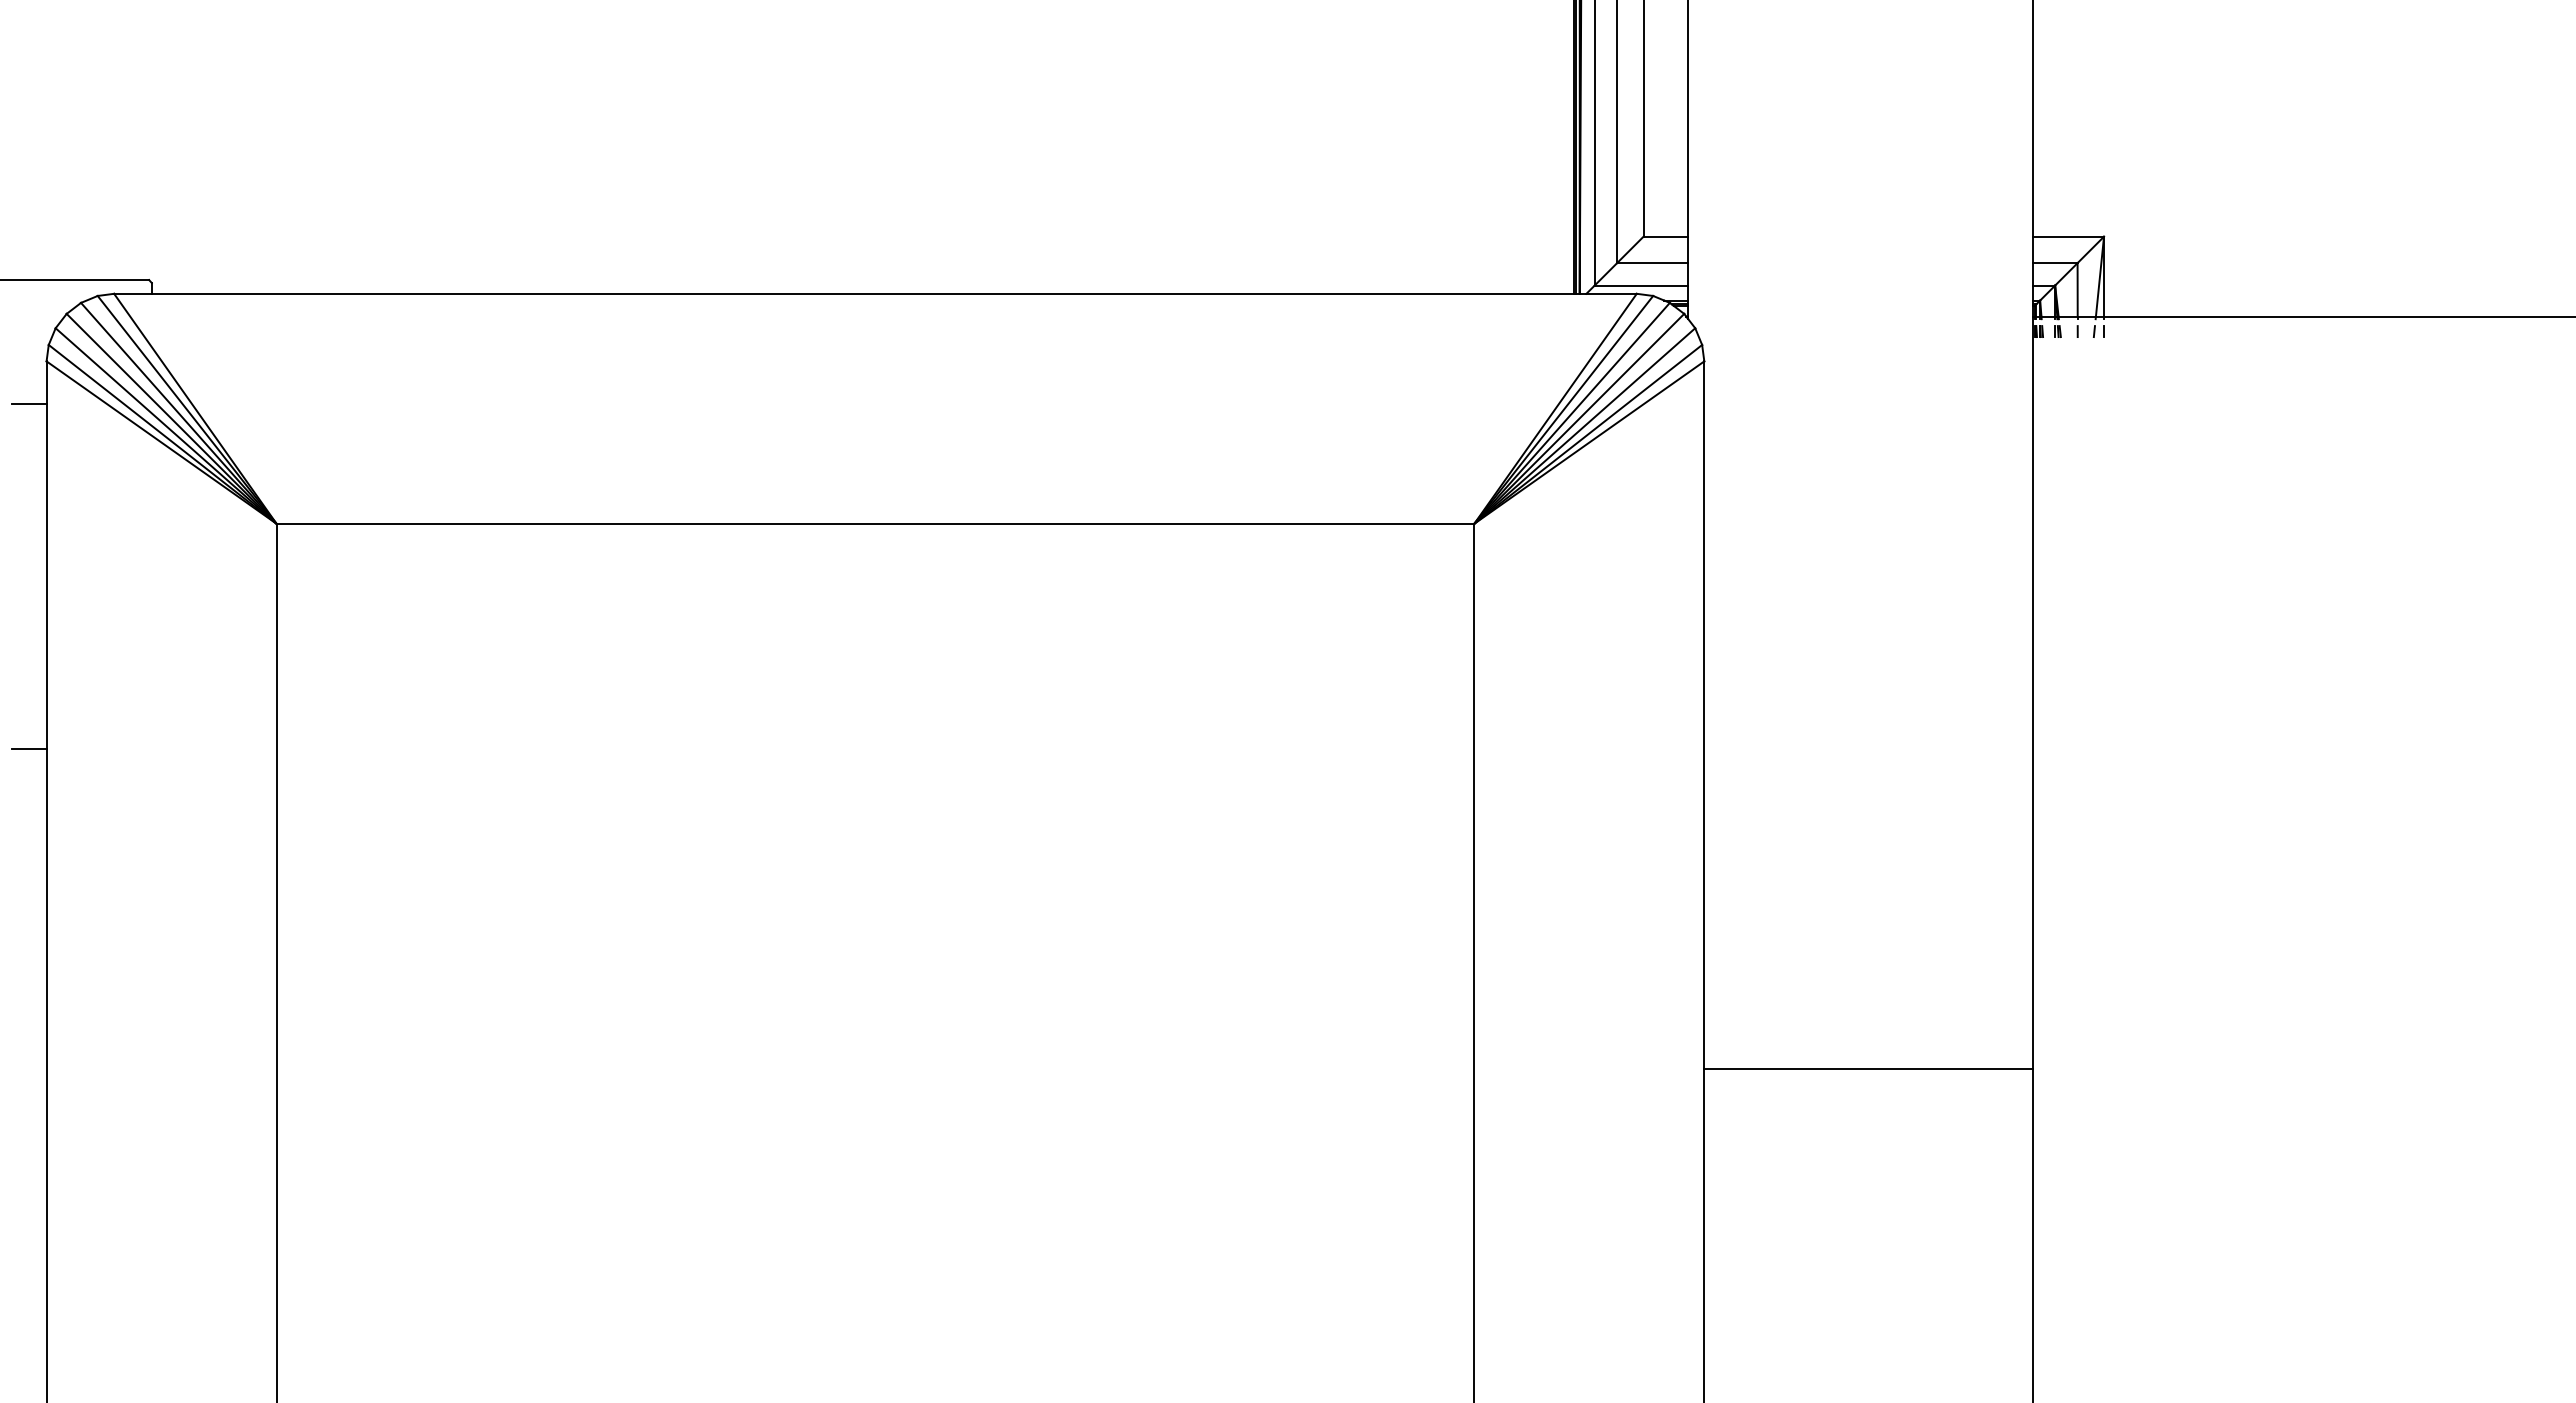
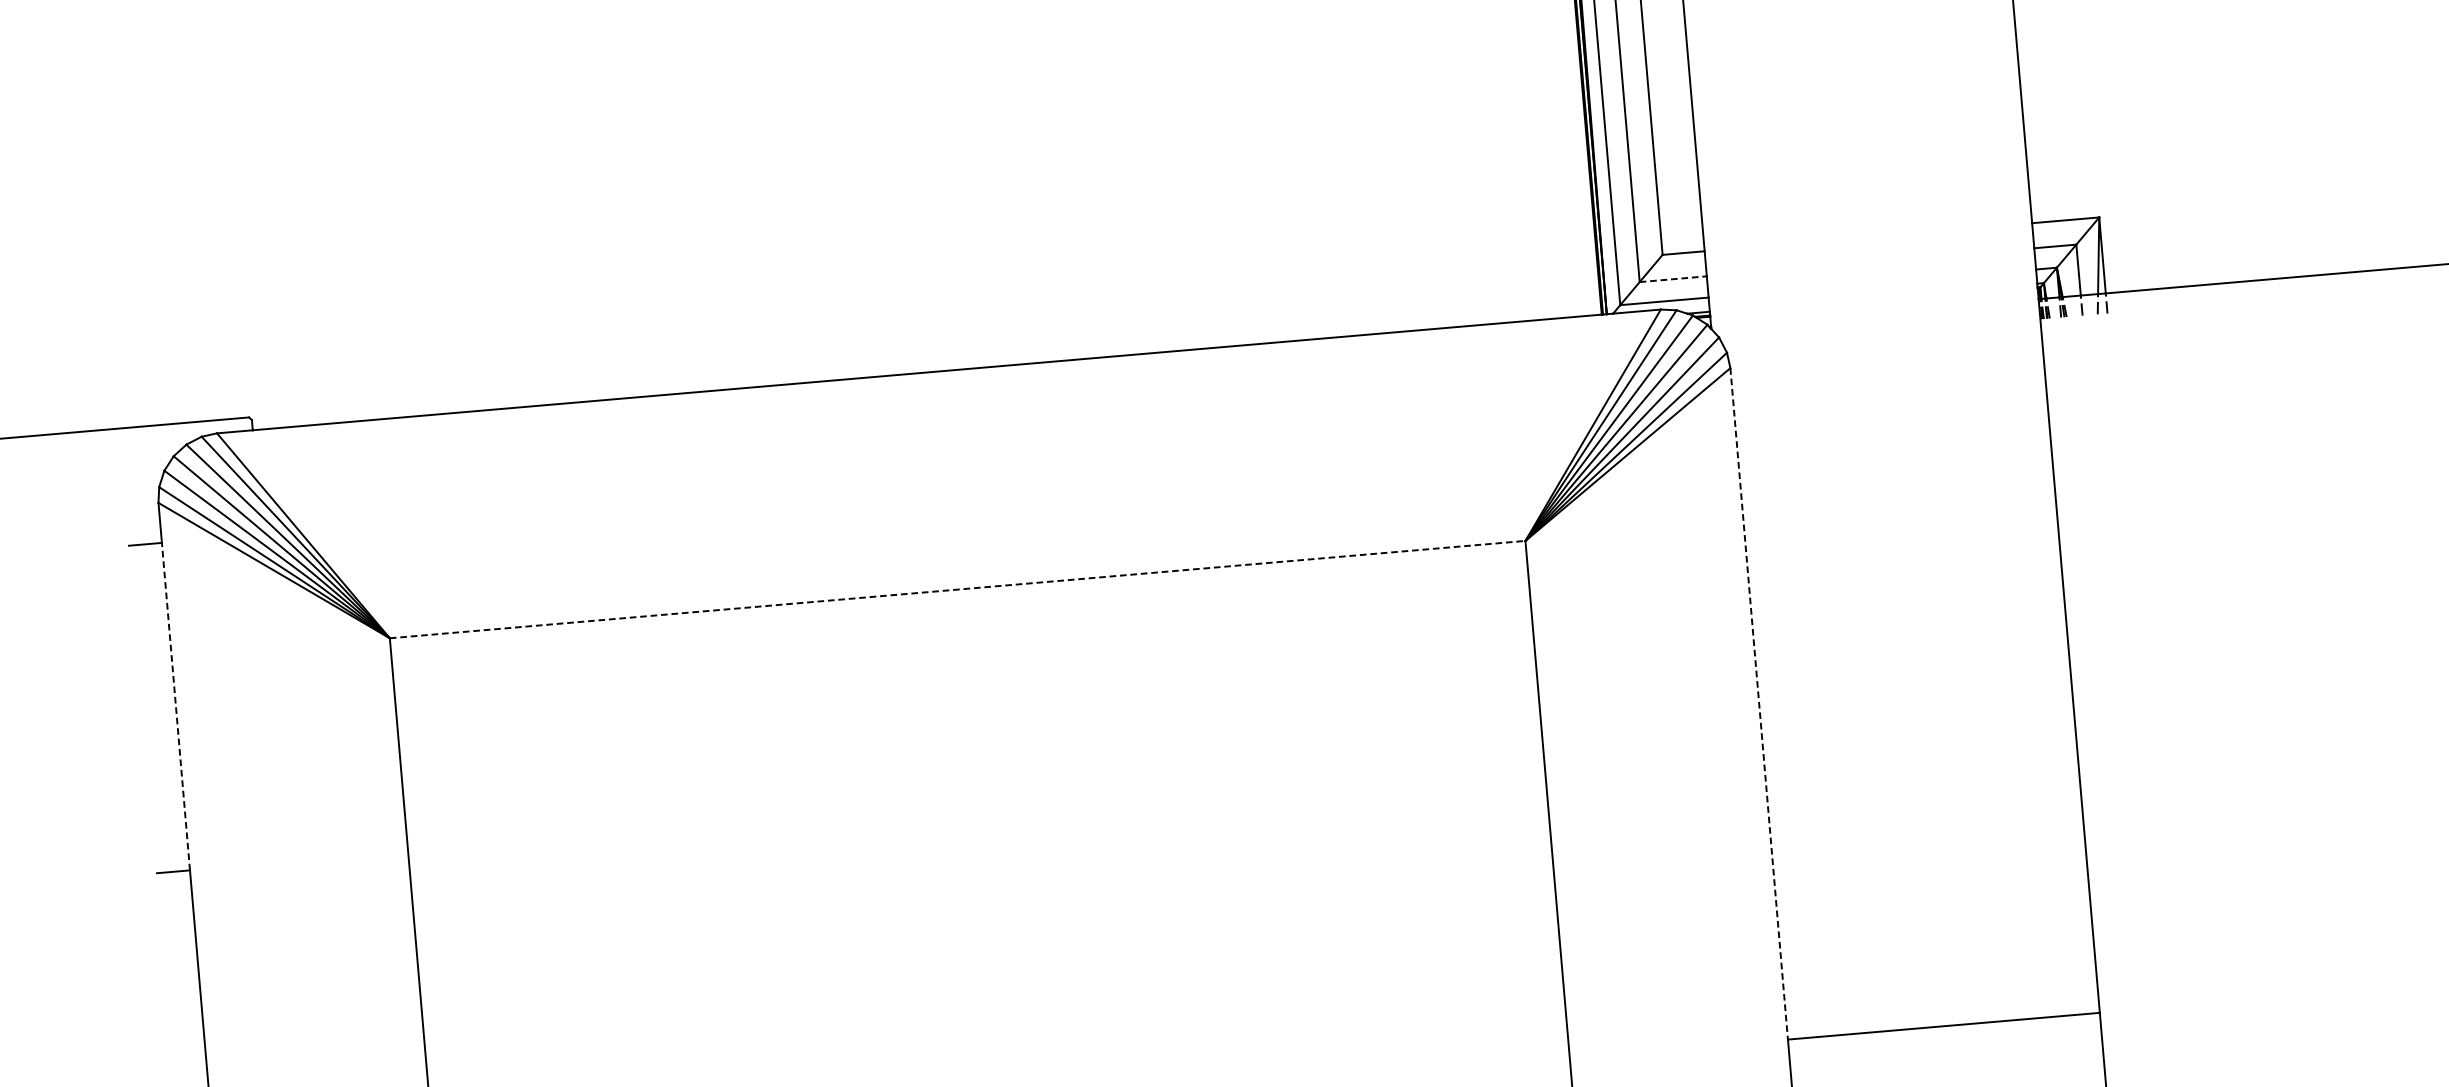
line: (1652, 263) -> (1673, 279), solid -> dashed
line: (875, 523) -> (957, 589), solid -> dashed
line: (46, 576) -> (175, 706), solid -> dashed
line: (1704, 715) -> (1759, 703), solid -> dashed

